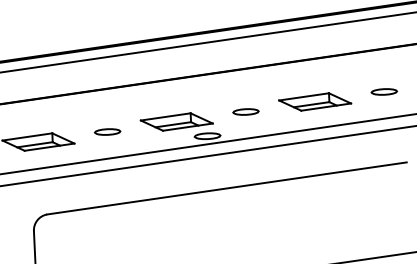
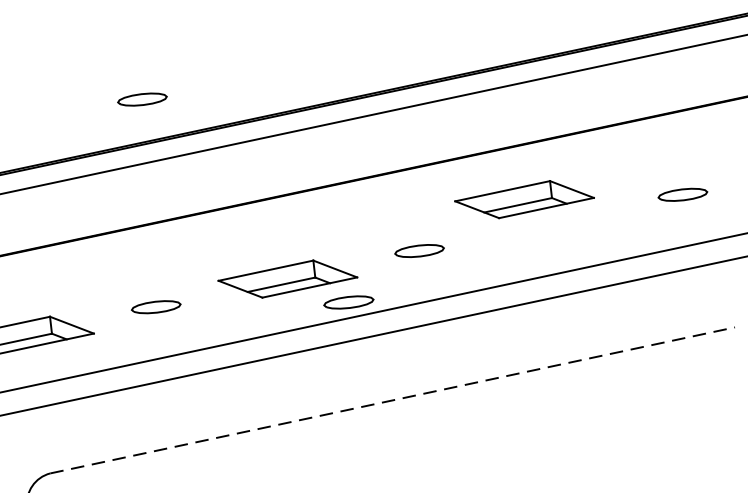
part: (107, 23) -> (142, 98), added
part: (315, 101) -> (525, 198), moved
line: (226, 188) -> (391, 400), solid -> dashed

